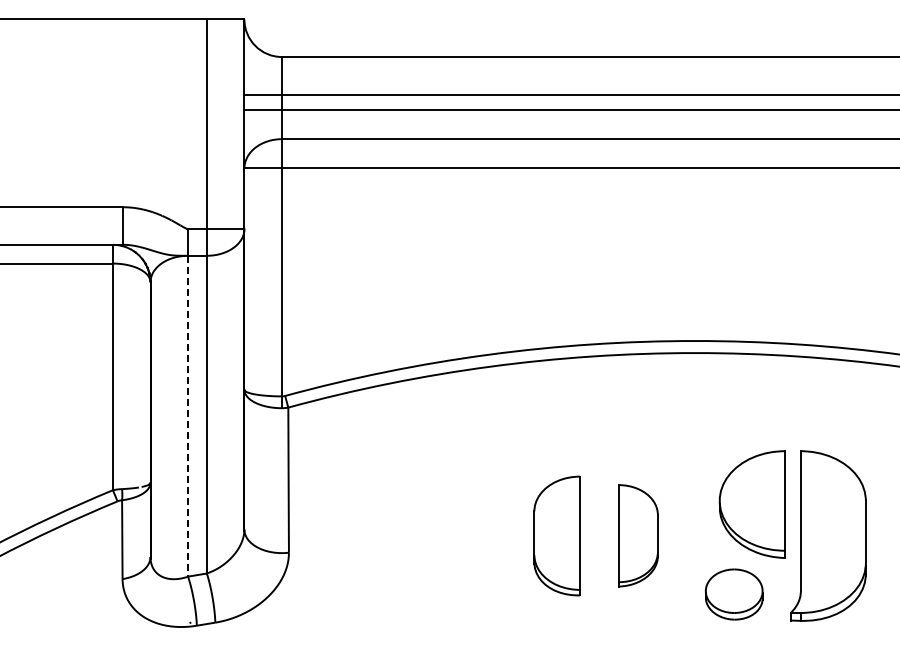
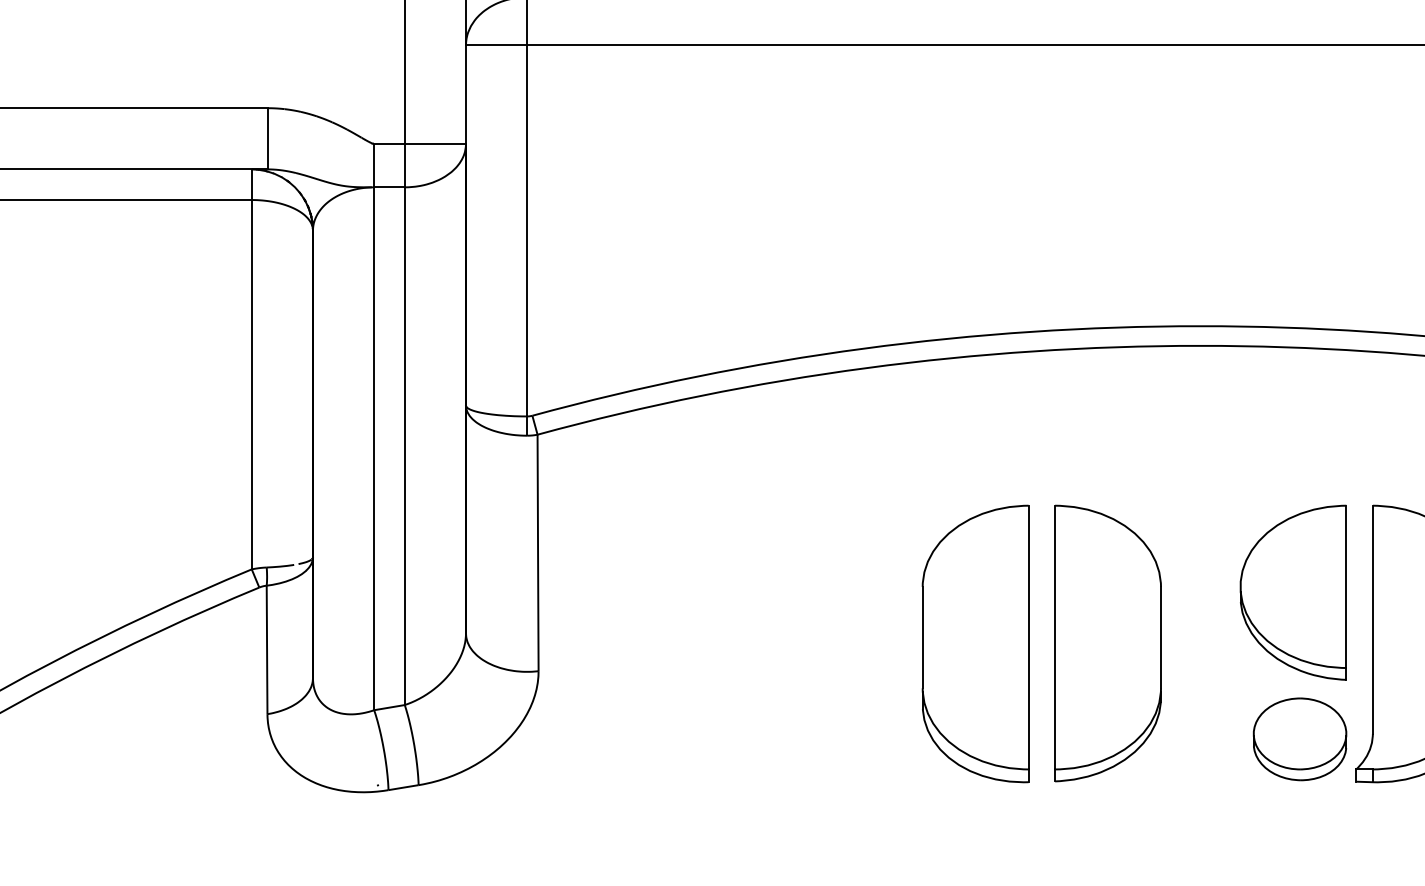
line: (188, 416) -> (374, 449), dashed -> solid
part: (556, 535) -> (974, 643), size x1.43
part: (638, 535) -> (1108, 643), size x1.67
part: (734, 594) -> (1300, 739), moved

